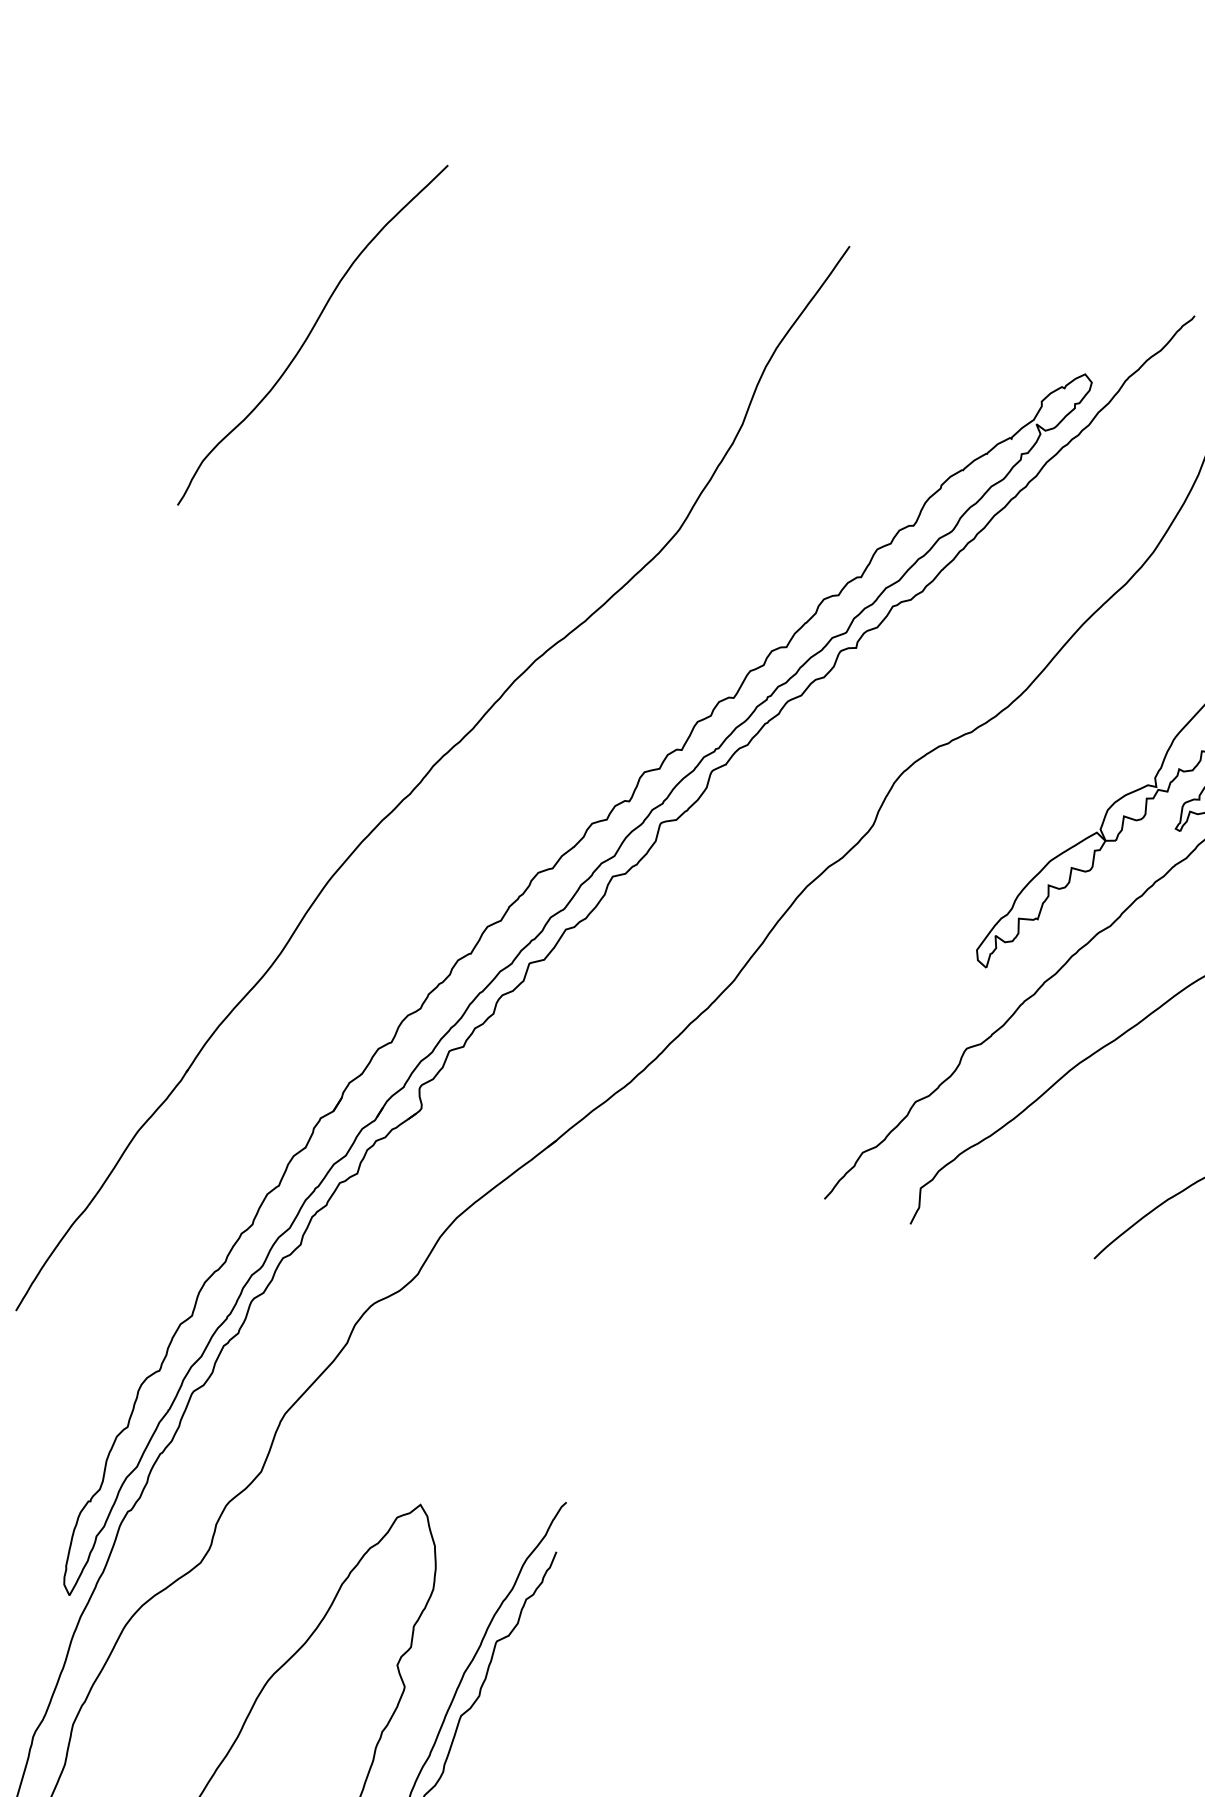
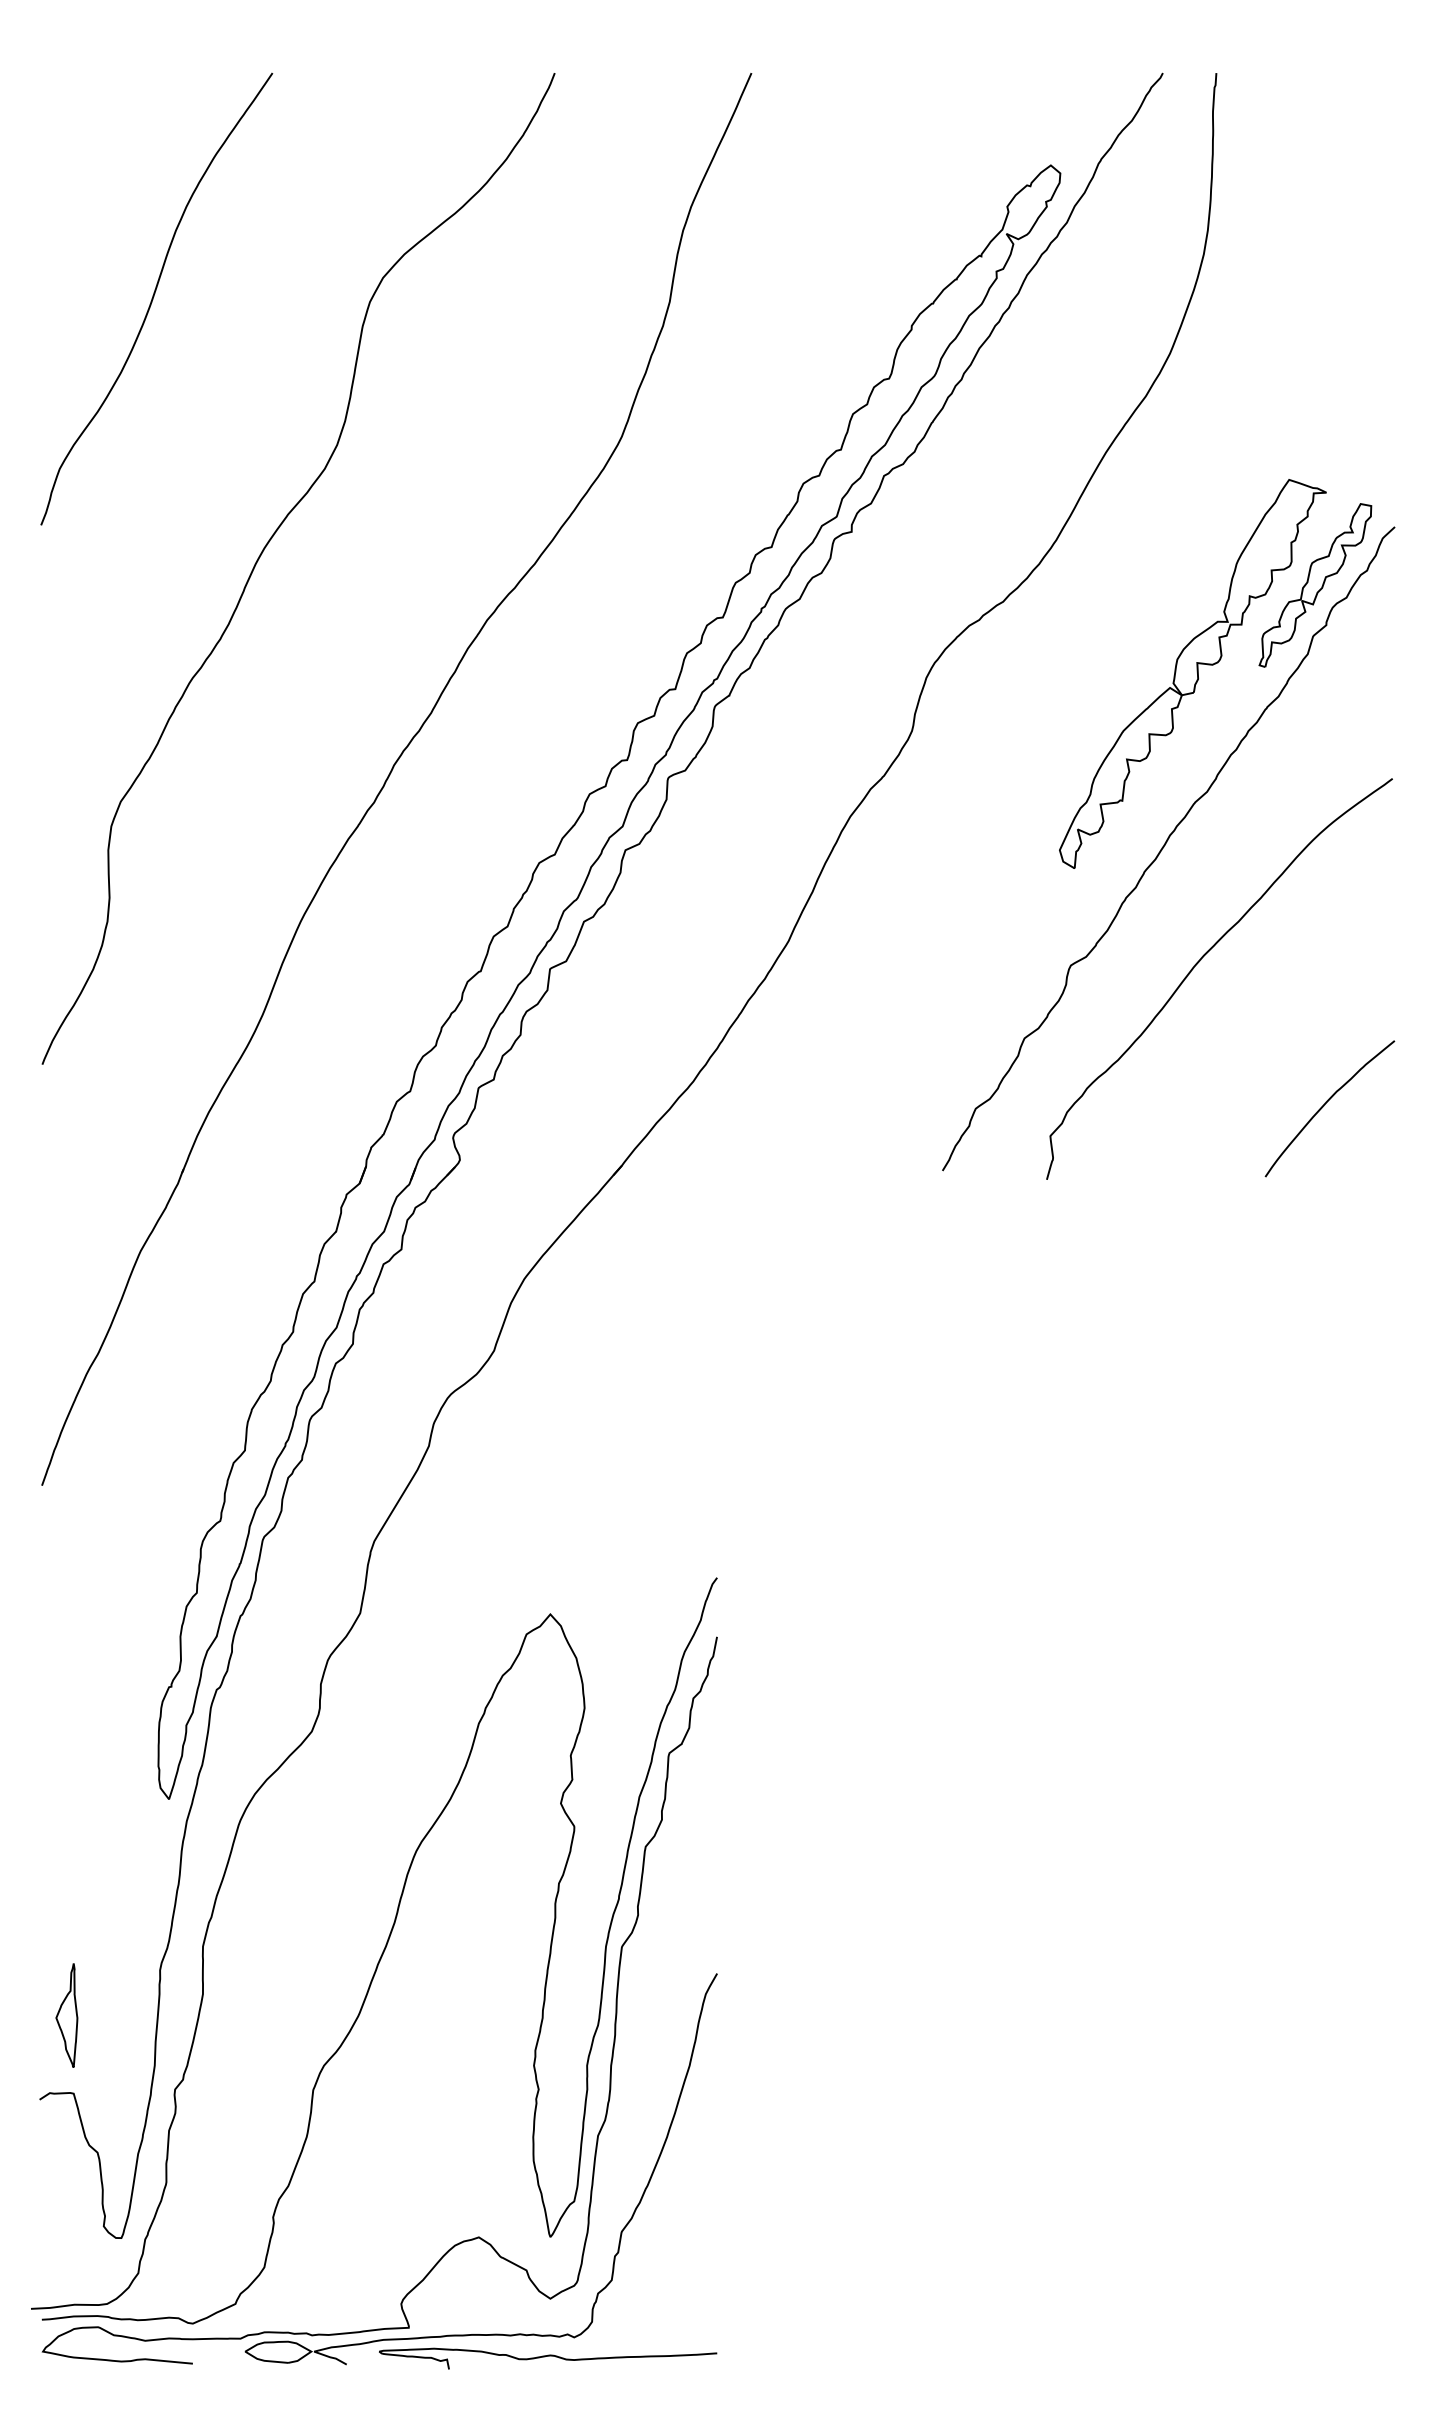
curve: (362, 562) -> (266, 547), added

